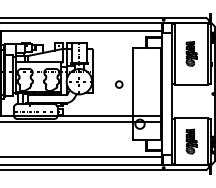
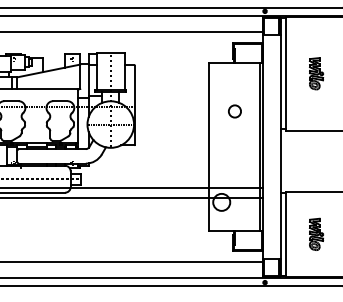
part: (191, 53) -> (315, 72), size x0.71
circle: (119, 84) -> (235, 111), moved
part: (191, 141) -> (315, 233), size x0.71

